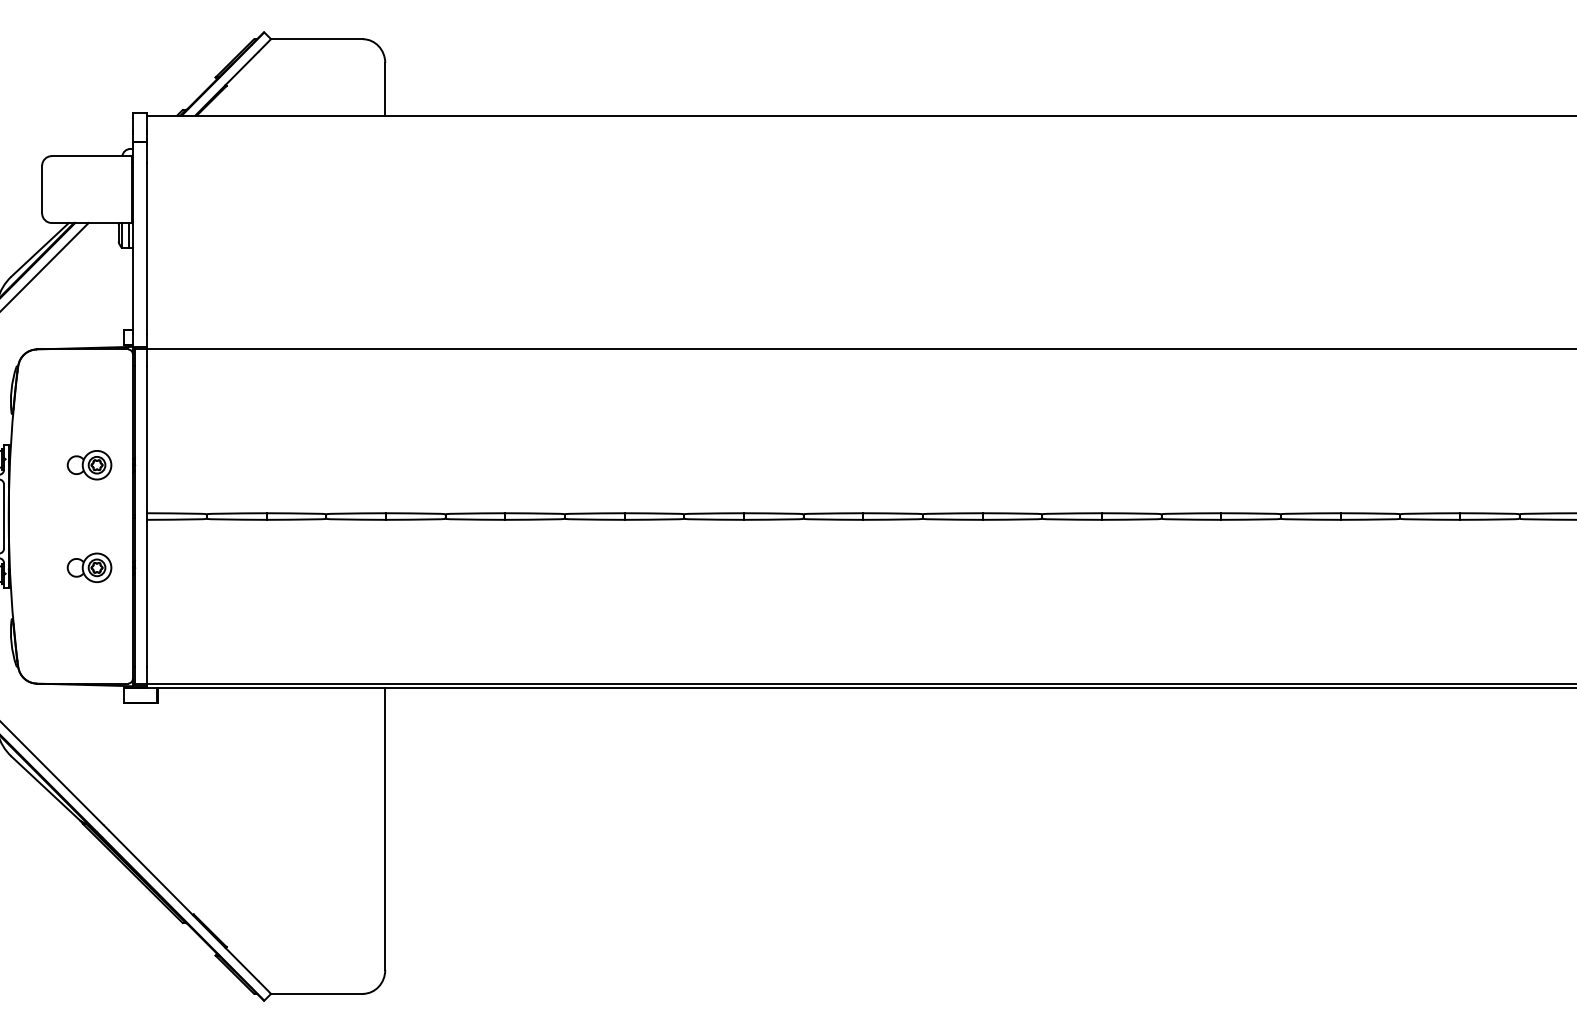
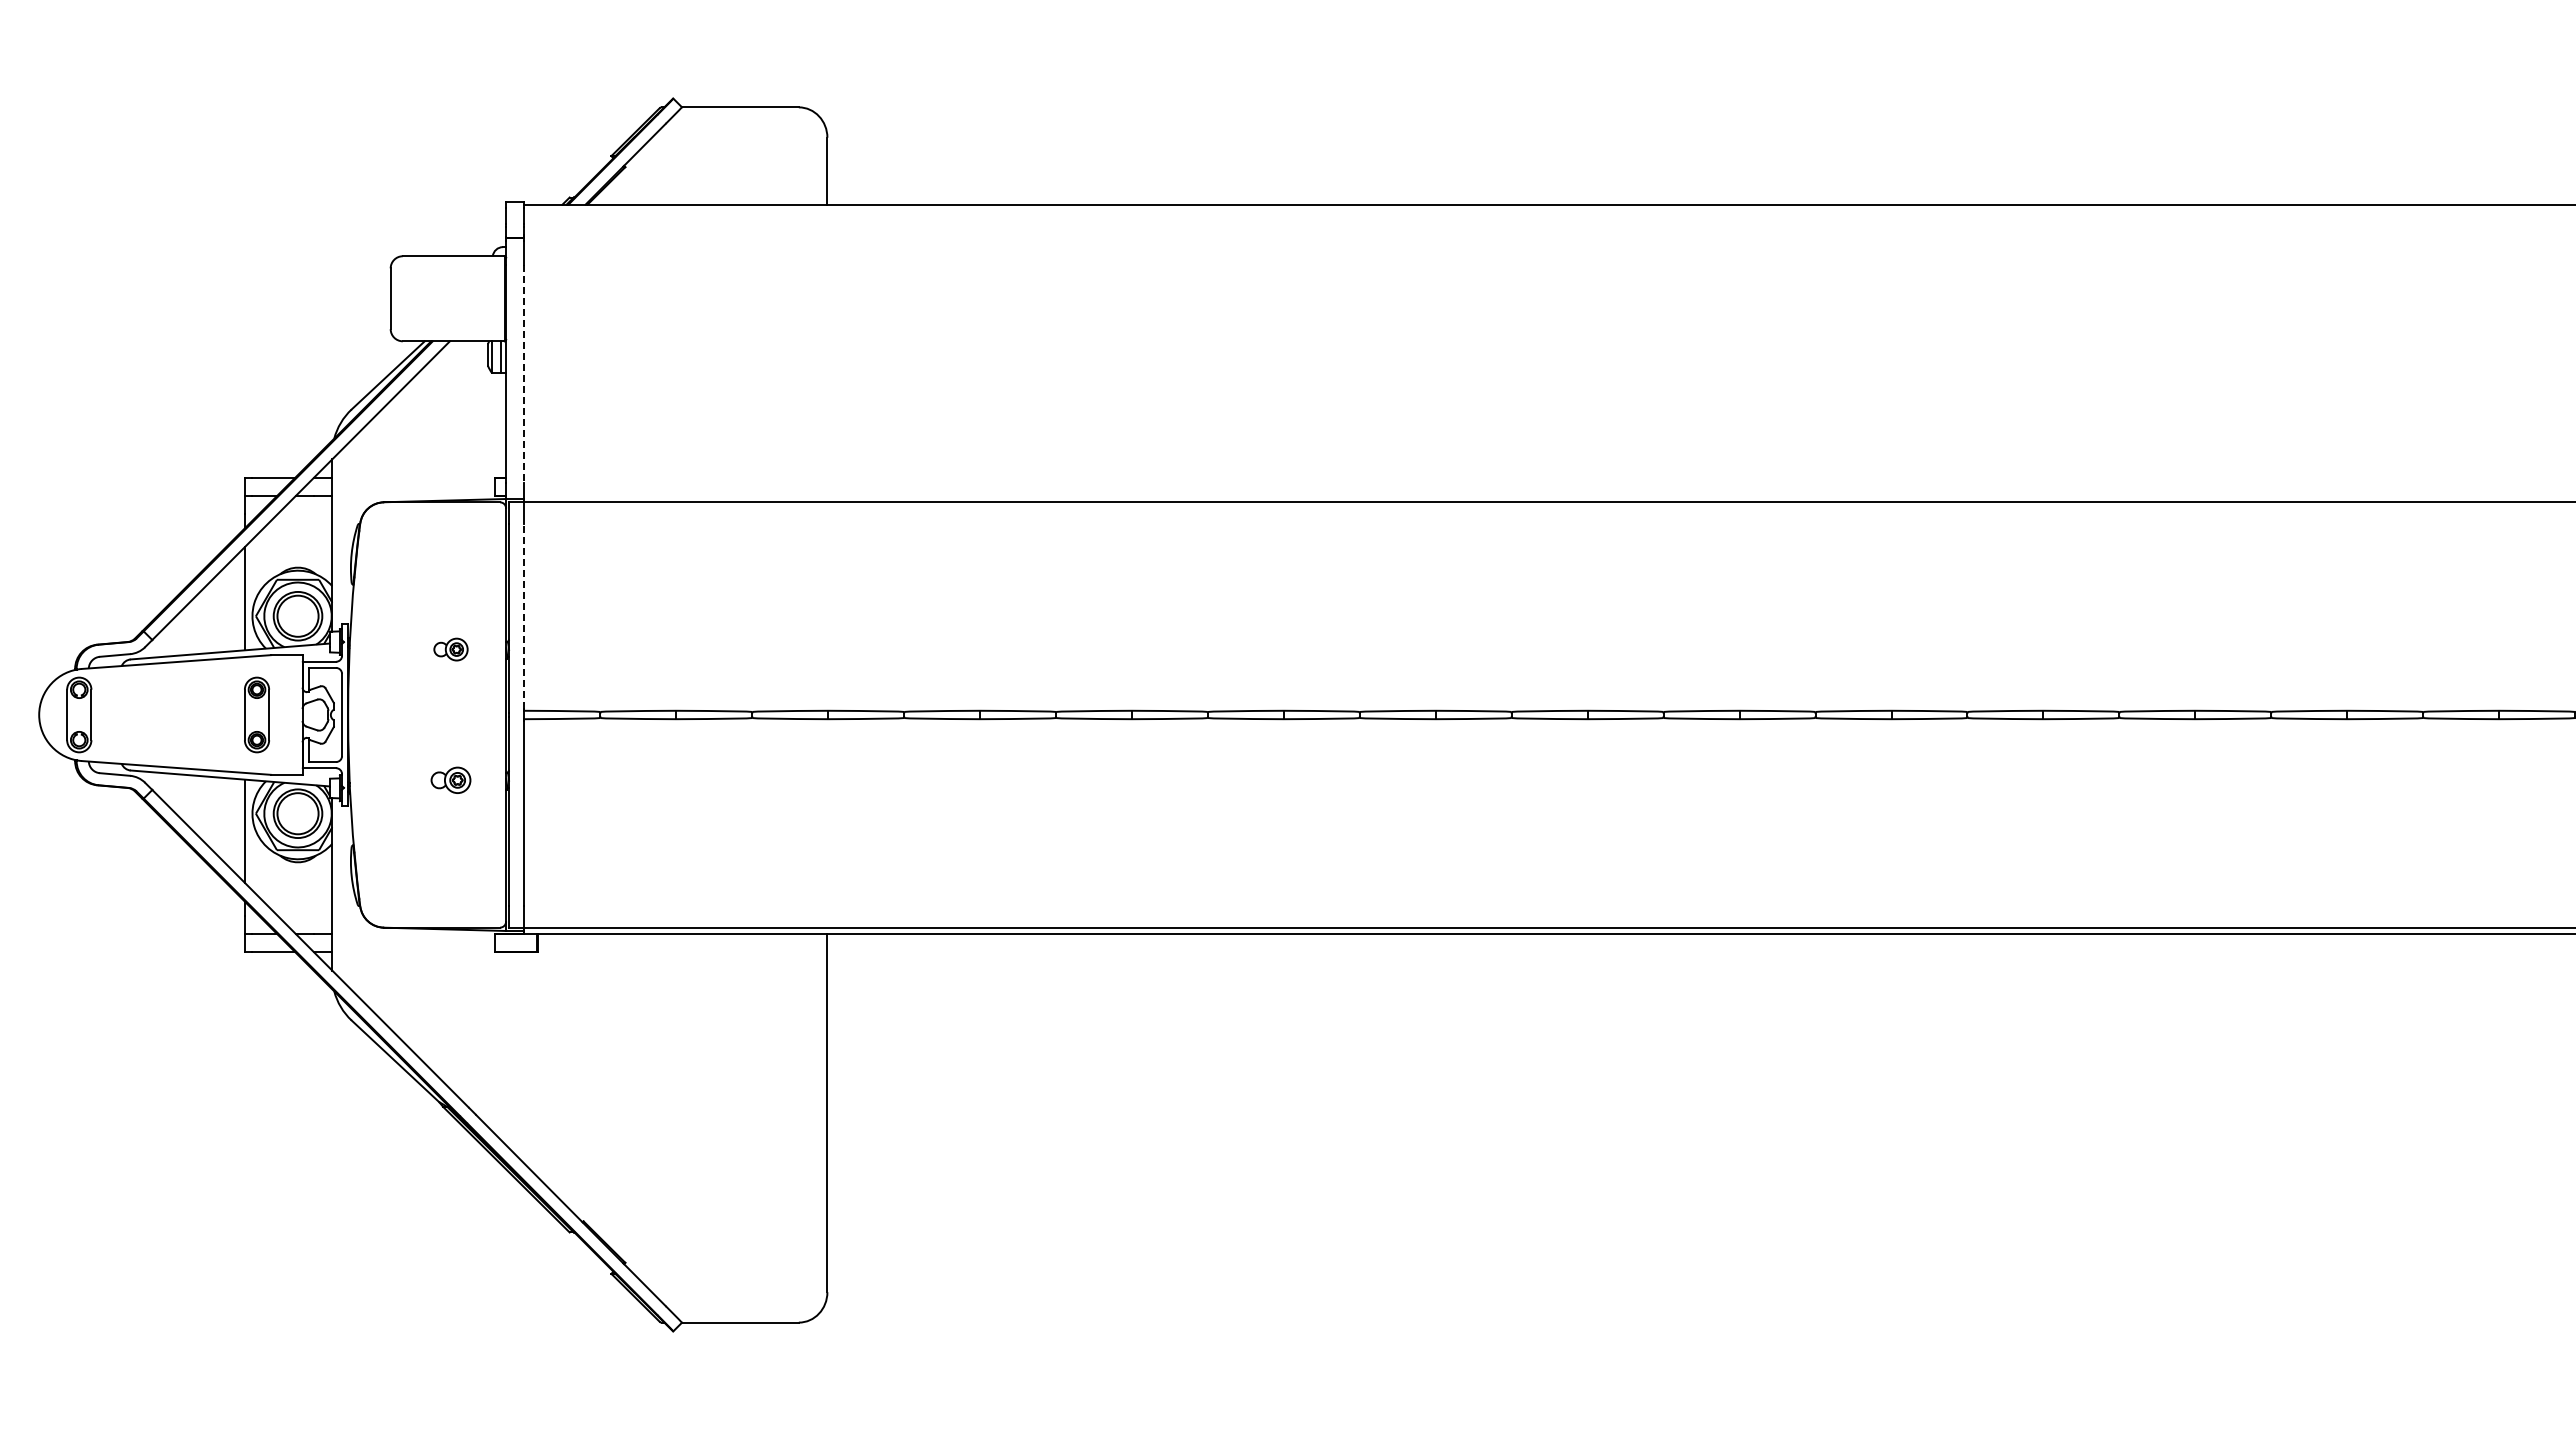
line: (147, 249) -> (524, 374), solid -> dashed
line: (147, 439) -> (524, 616), solid -> dashed
part: (89, 465) -> (450, 649), size x0.6
part: (89, 568) -> (450, 780), size x0.7

